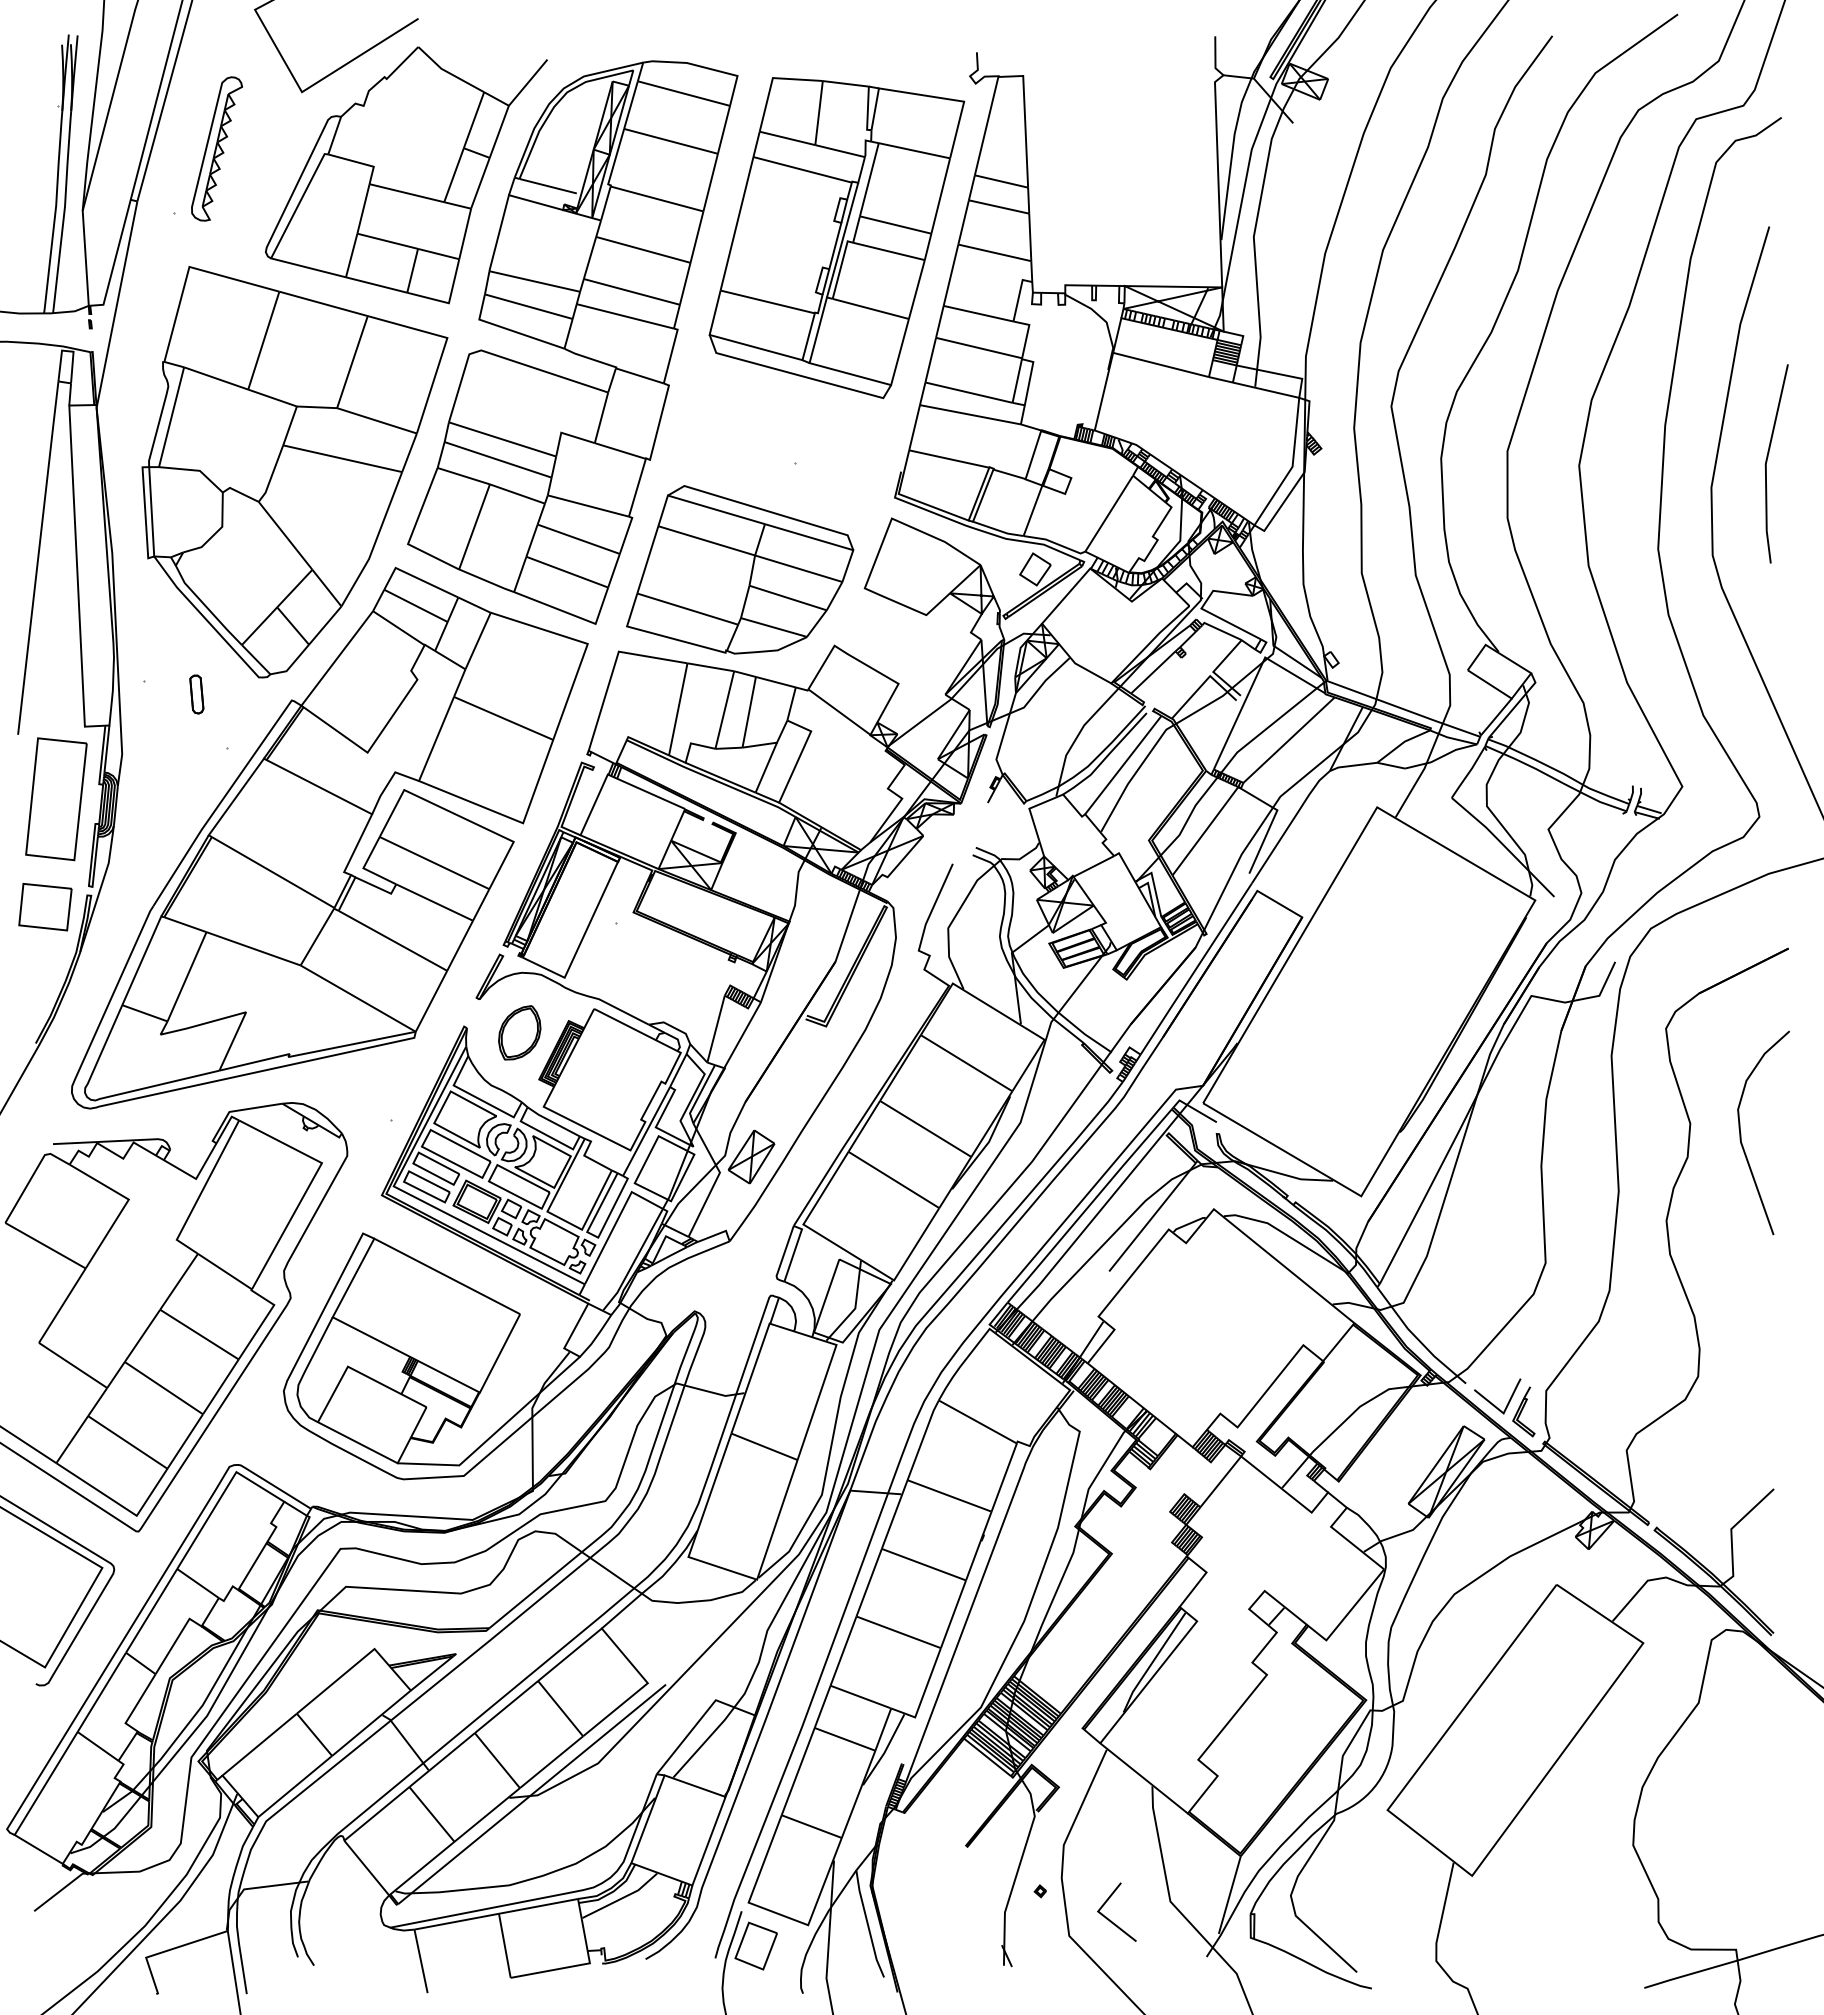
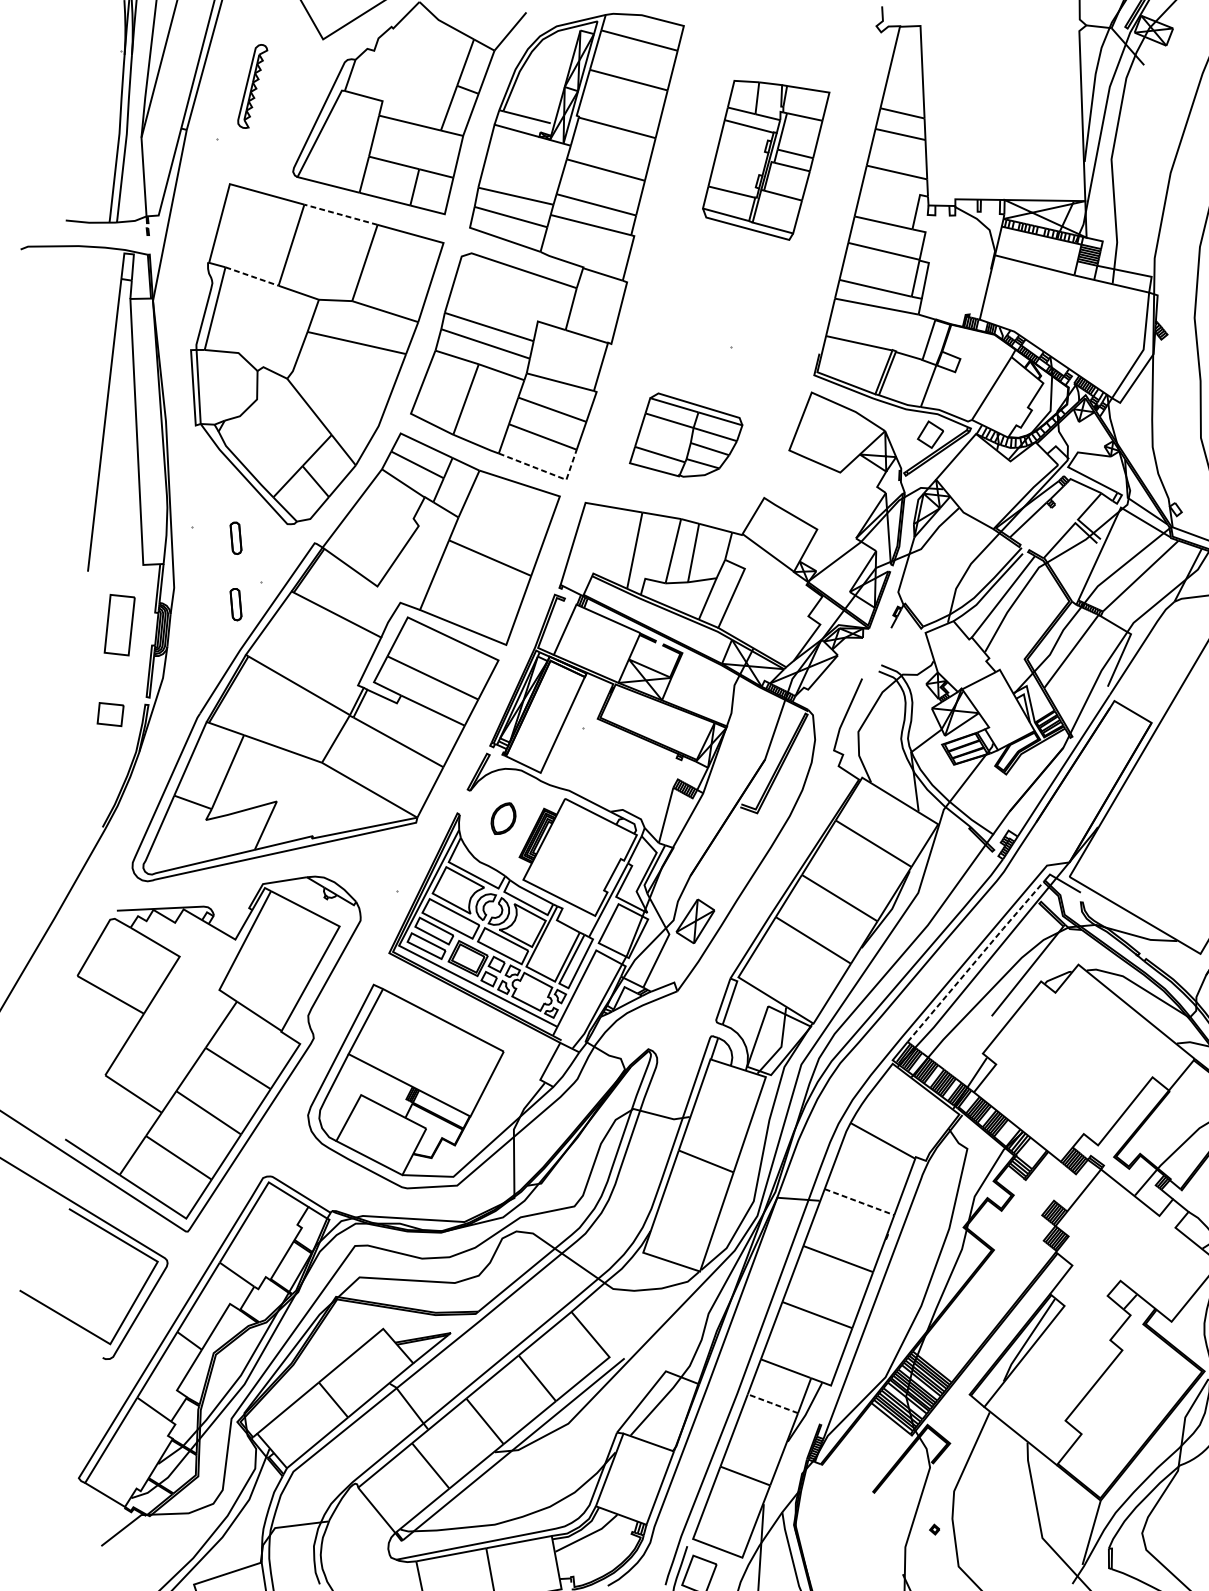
part: (216, 148) -> (252, 86), size x0.7
part: (836, 238) -> (765, 160), size x0.6
line: (323, 303) -> (340, 214), solid -> dashed
line: (216, 378) -> (252, 276), solid -> dashed
part: (740, 569) -> (686, 434), size x0.6
line: (573, 615) -> (548, 472), solid -> dashed
part: (196, 774) -> (235, 604), added
part: (56, 799) -> (119, 625), size x0.6
part: (45, 907) -> (110, 714), size x0.6
part: (519, 1032) -> (503, 818), size x0.7
line: (1090, 1204) -> (976, 960), solid -> dashed
line: (949, 1495) -> (859, 1201), solid -> dashed
line: (844, 1739) -> (772, 1403), solid -> dashed
line: (1111, 1920) -> (993, 1553), removed

